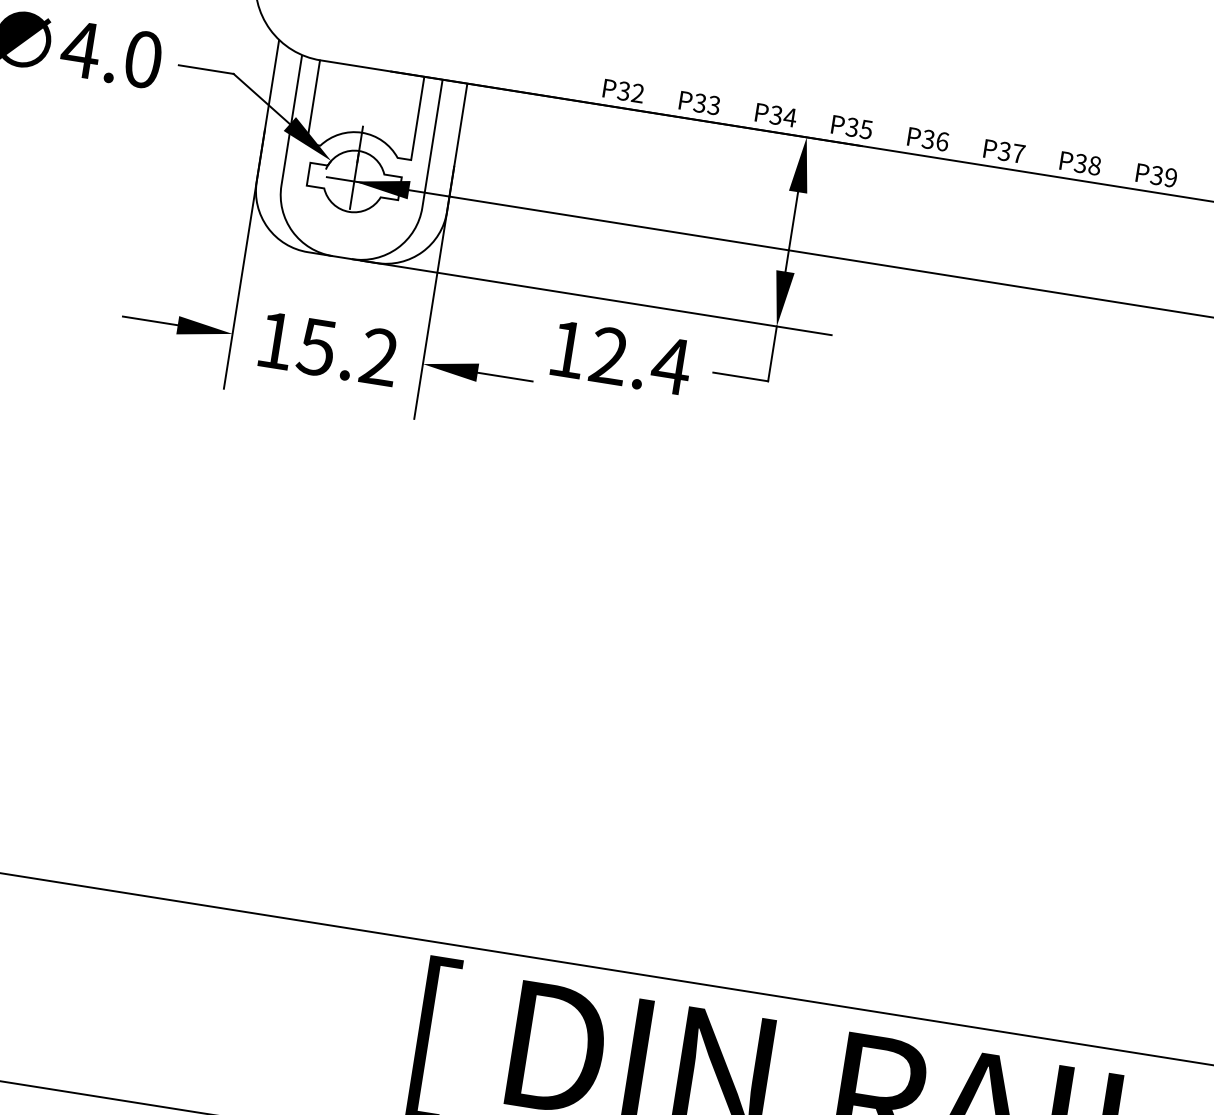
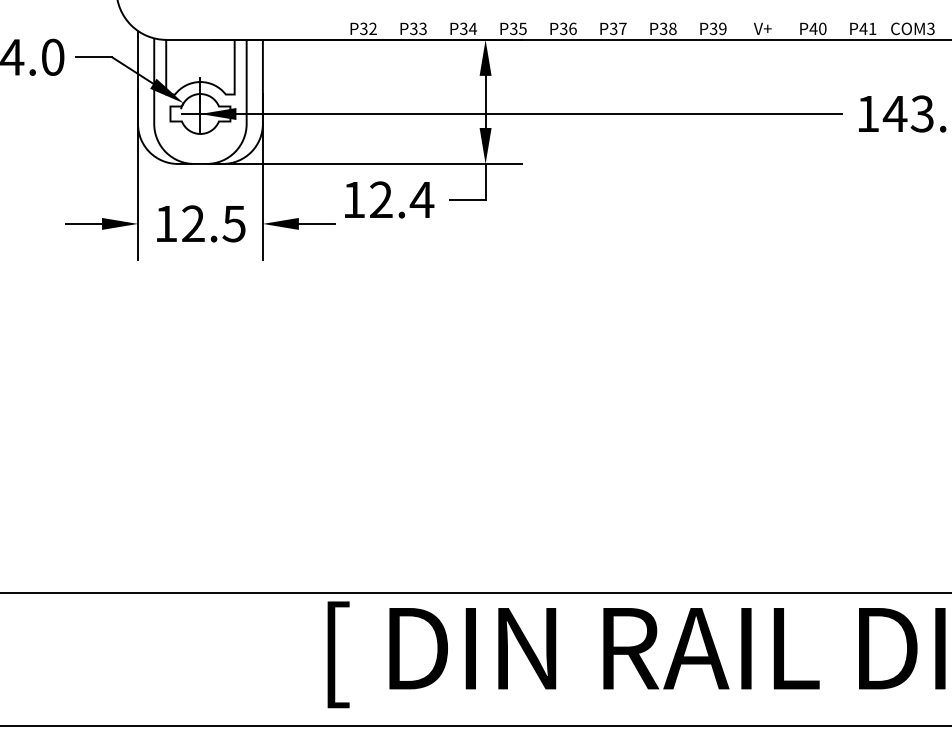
text: (347, 351) -> (213, 223), 15.2 -> 12.5

